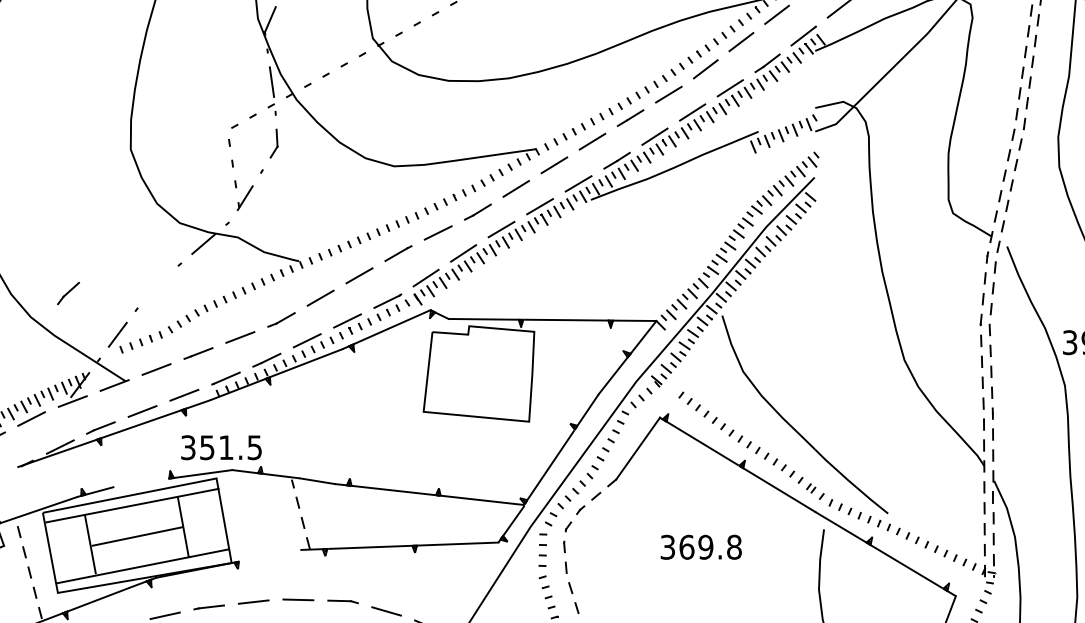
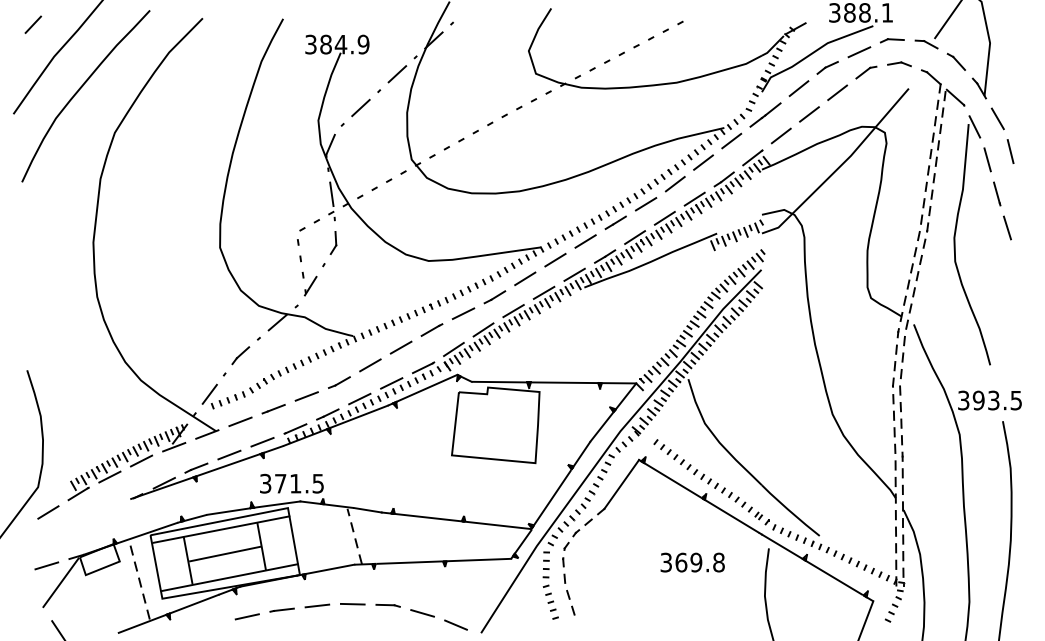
line: (68, 293) -> (240, 355), moved
text: (207, 447) -> (280, 483), 351.5 -> 371.5
line: (141, 482) -> (228, 511), added
text: (700, 547) -> (692, 562), moved
line: (270, 554) -> (330, 568), added

